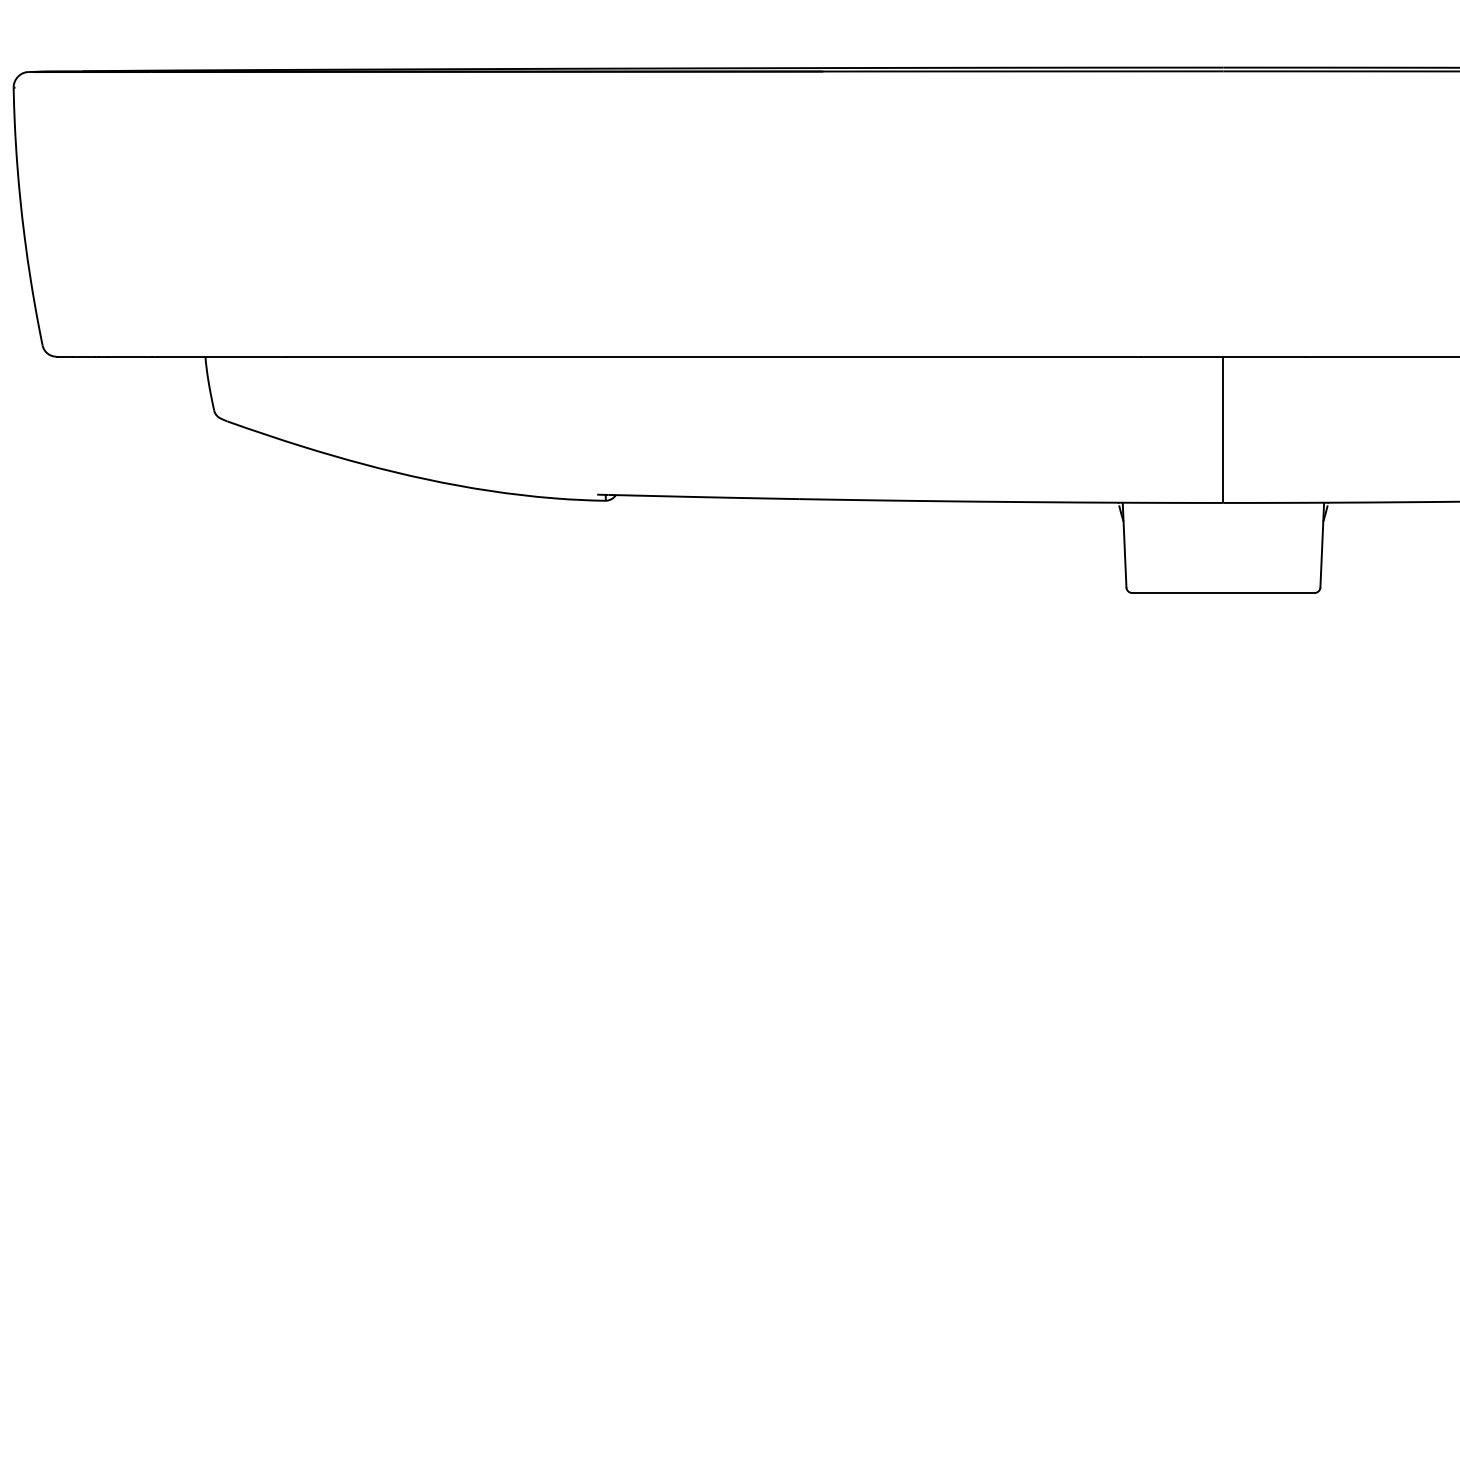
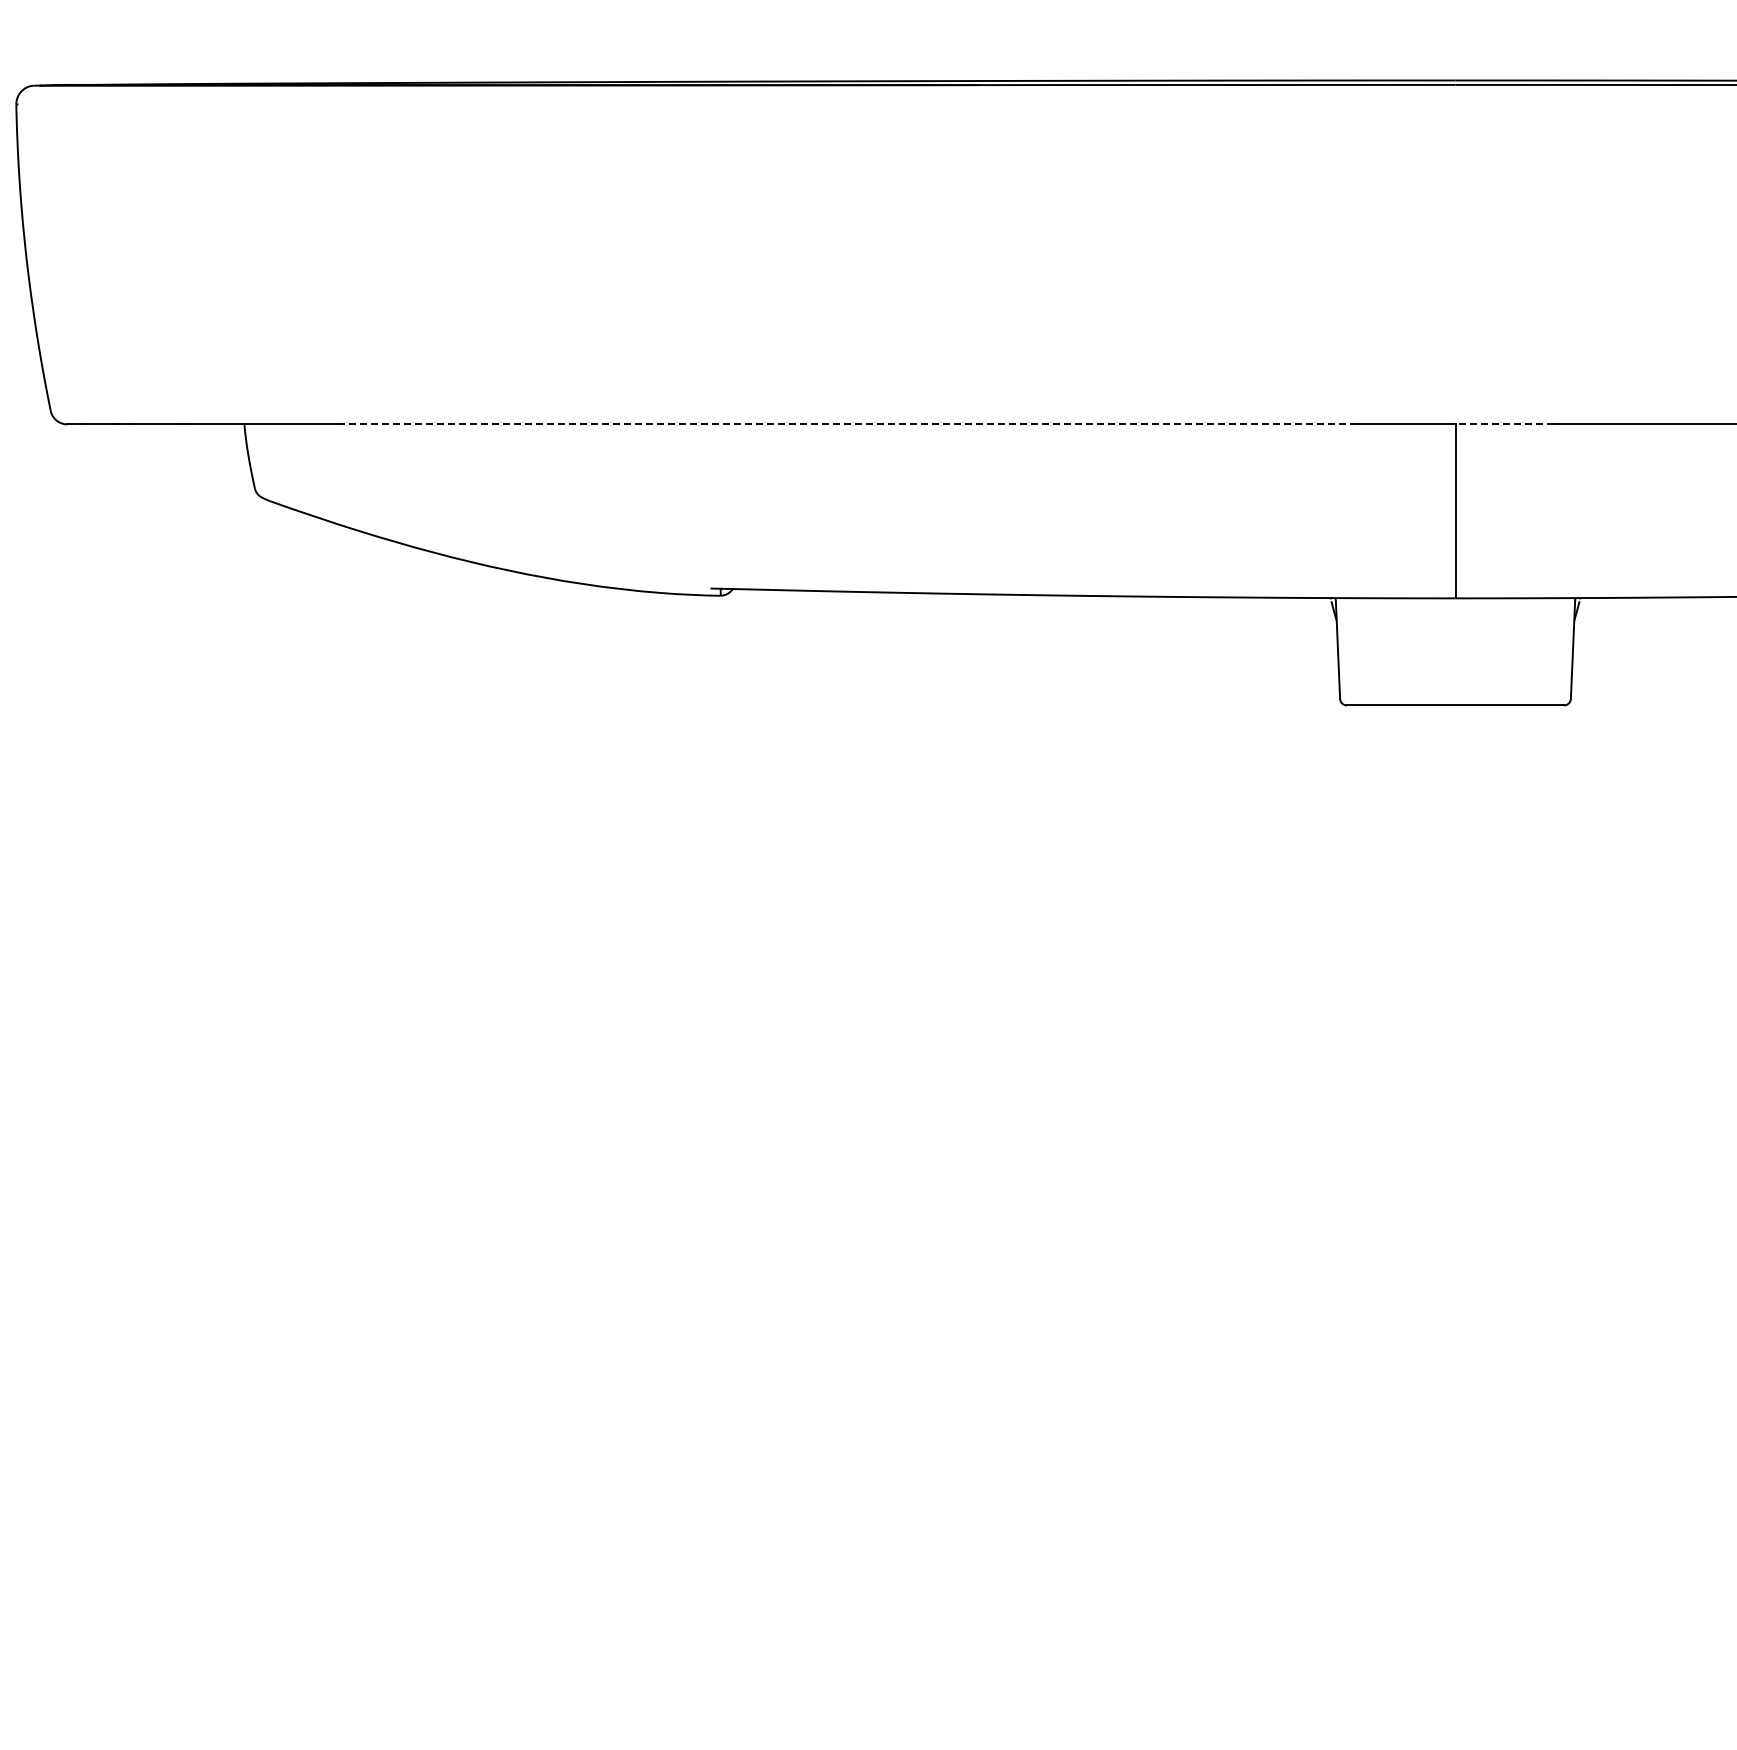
line: (713, 356) -> (848, 424), solid -> dashed
line: (1264, 356) -> (1504, 424), solid -> dashed

